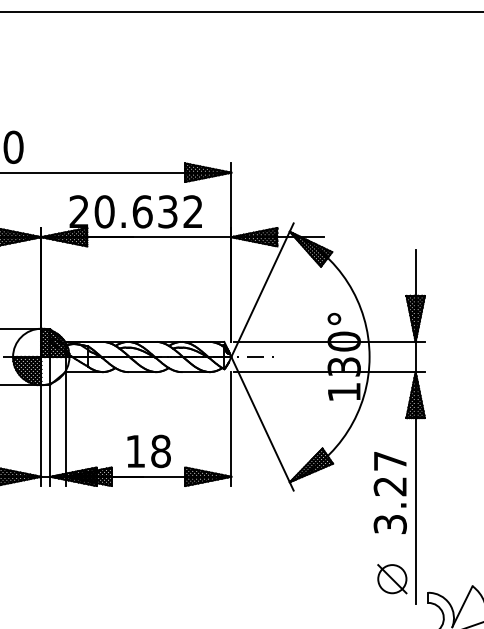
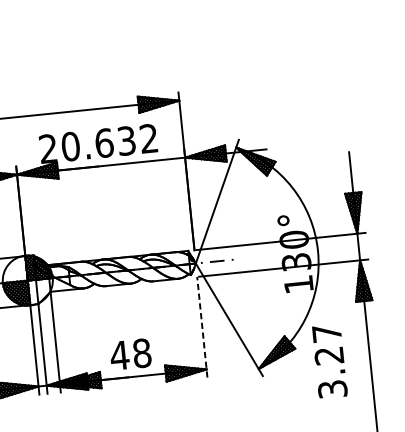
line: (231, 429) -> (202, 327), solid -> dashed
text: (135, 451) -> (119, 355), 18 -> 48
text: (389, 492) -> (329, 361), moved

